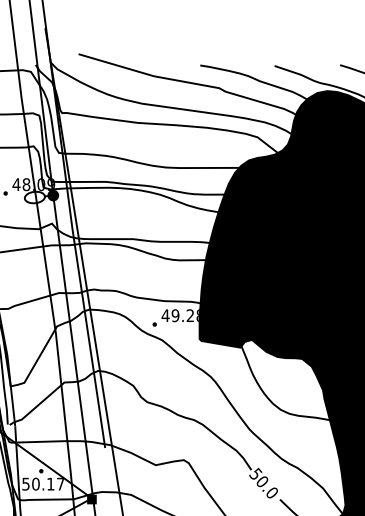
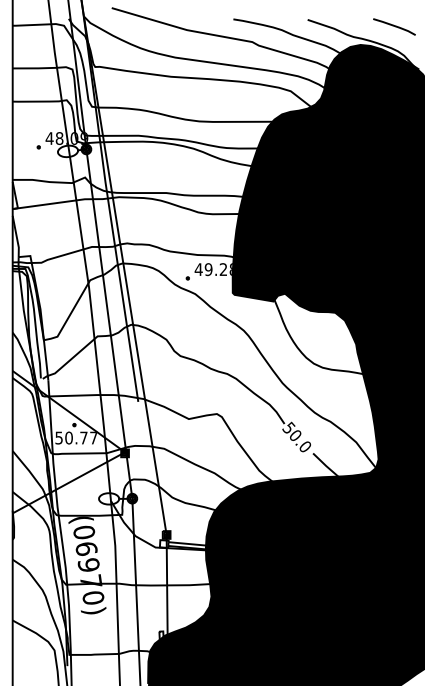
text: (50, 483) -> (83, 437), 50.17 -> 50.77

